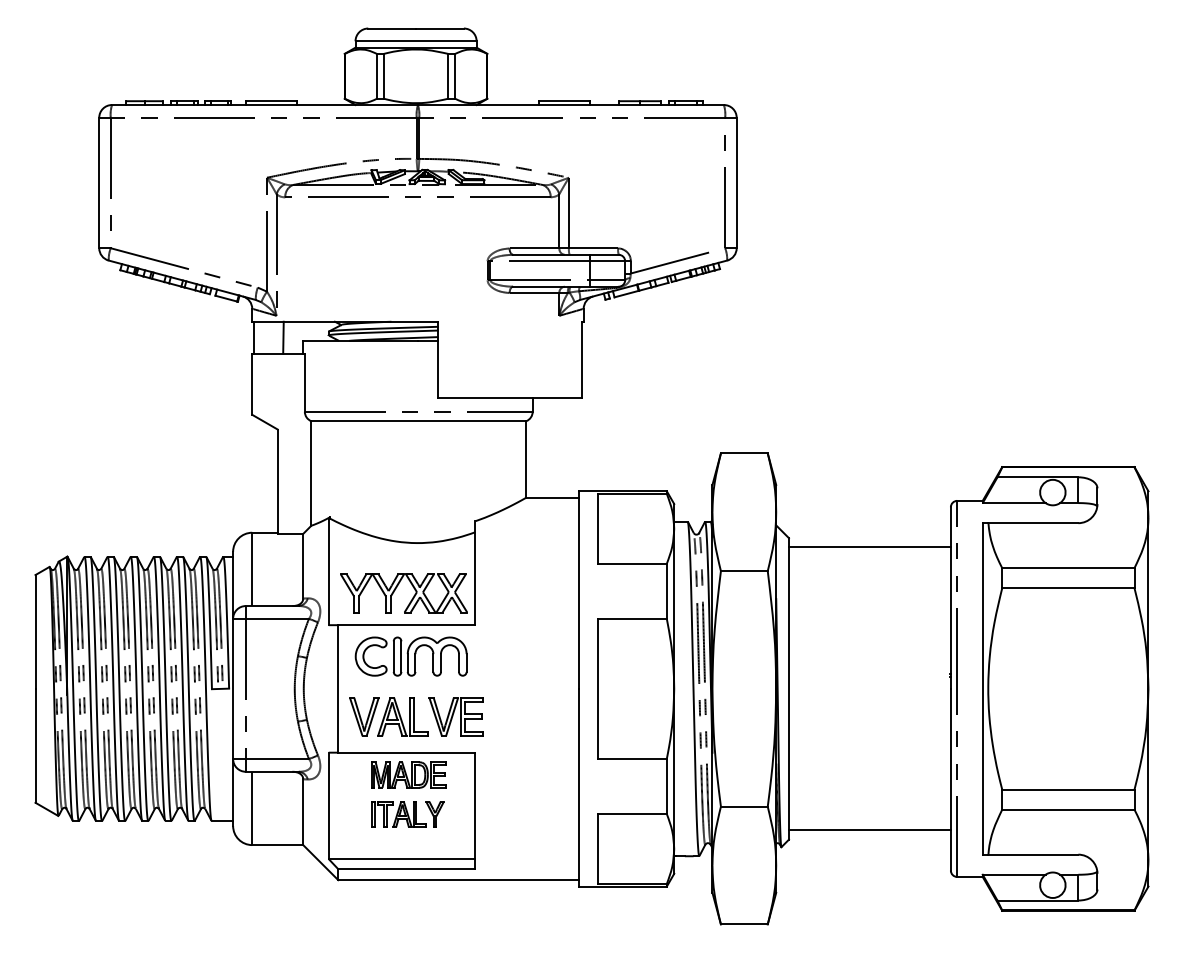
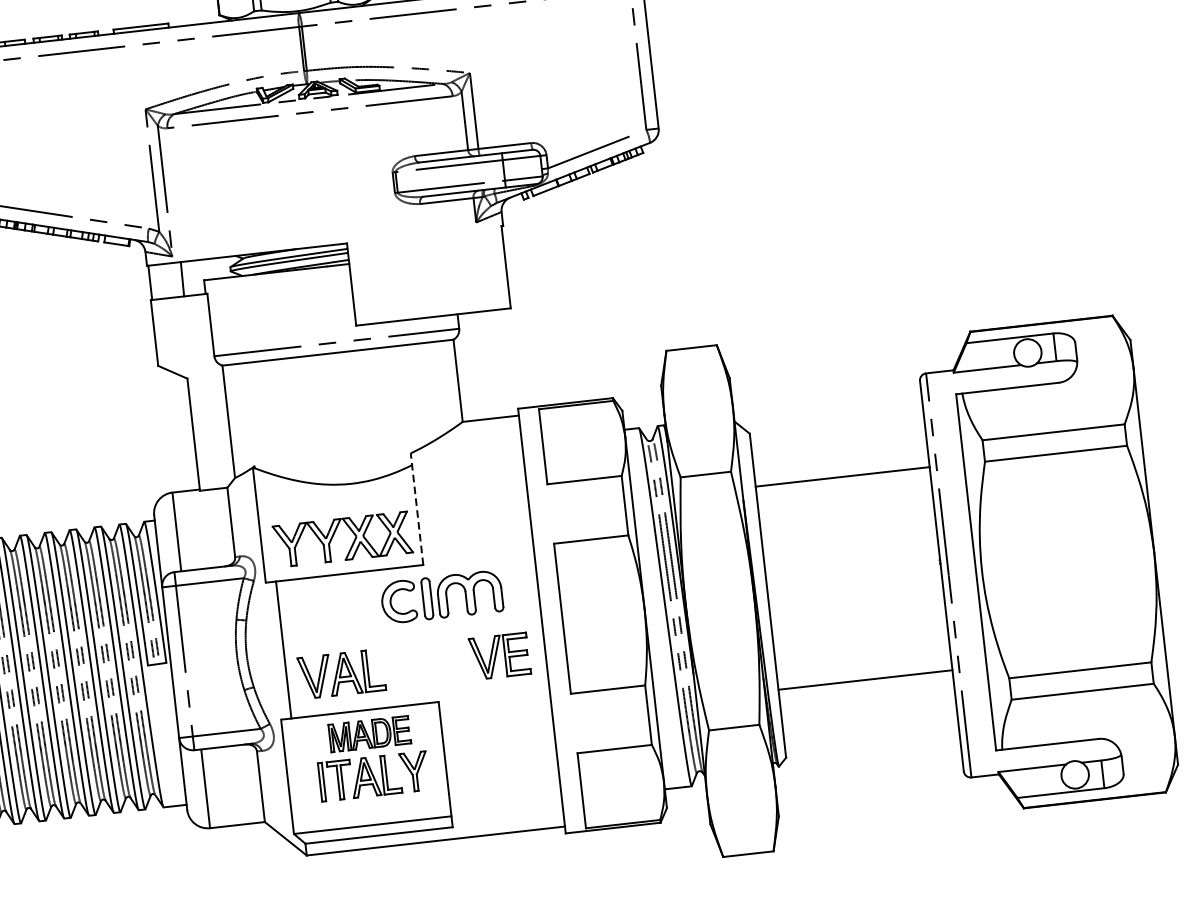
line: (869, 547) -> (842, 477), moved
line: (475, 573) -> (417, 509), solid -> dashed
part: (410, 656) -> (441, 597), moved
part: (455, 716) -> (498, 655), moved
part: (407, 814) -> (373, 776), size x1.4
line: (869, 830) -> (865, 680), moved

